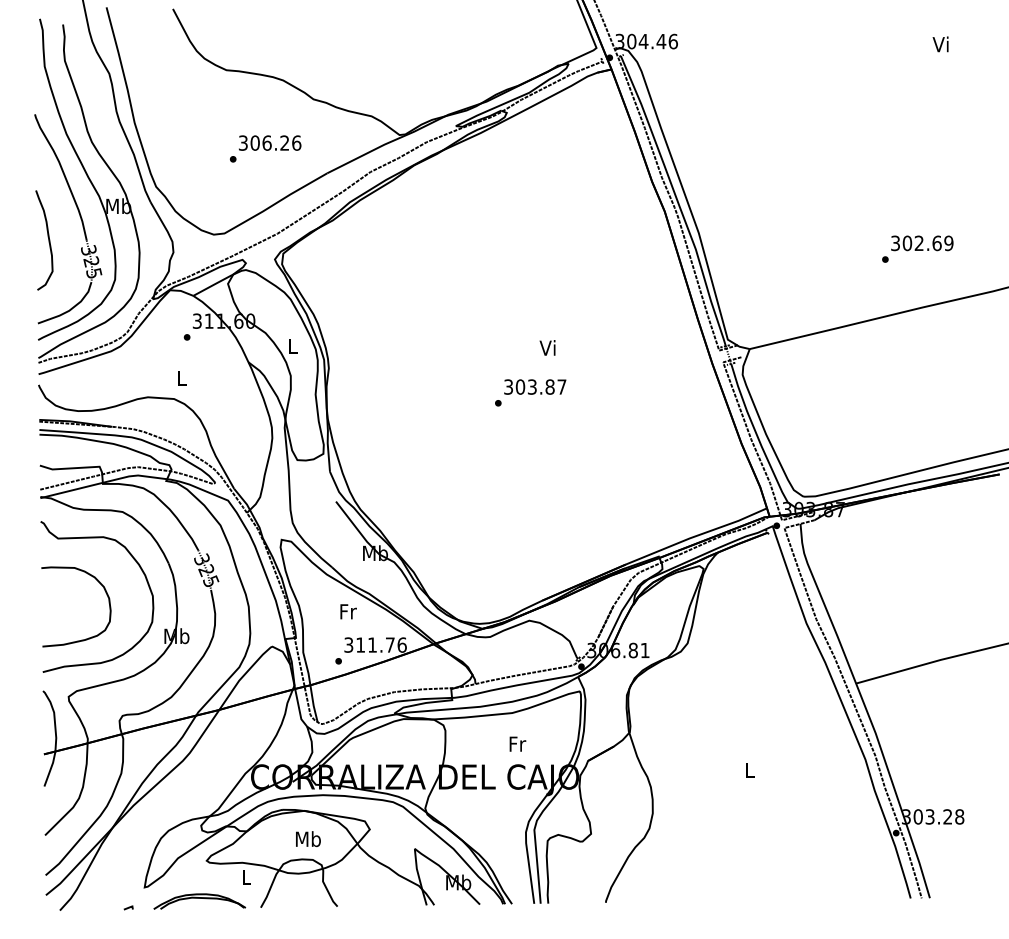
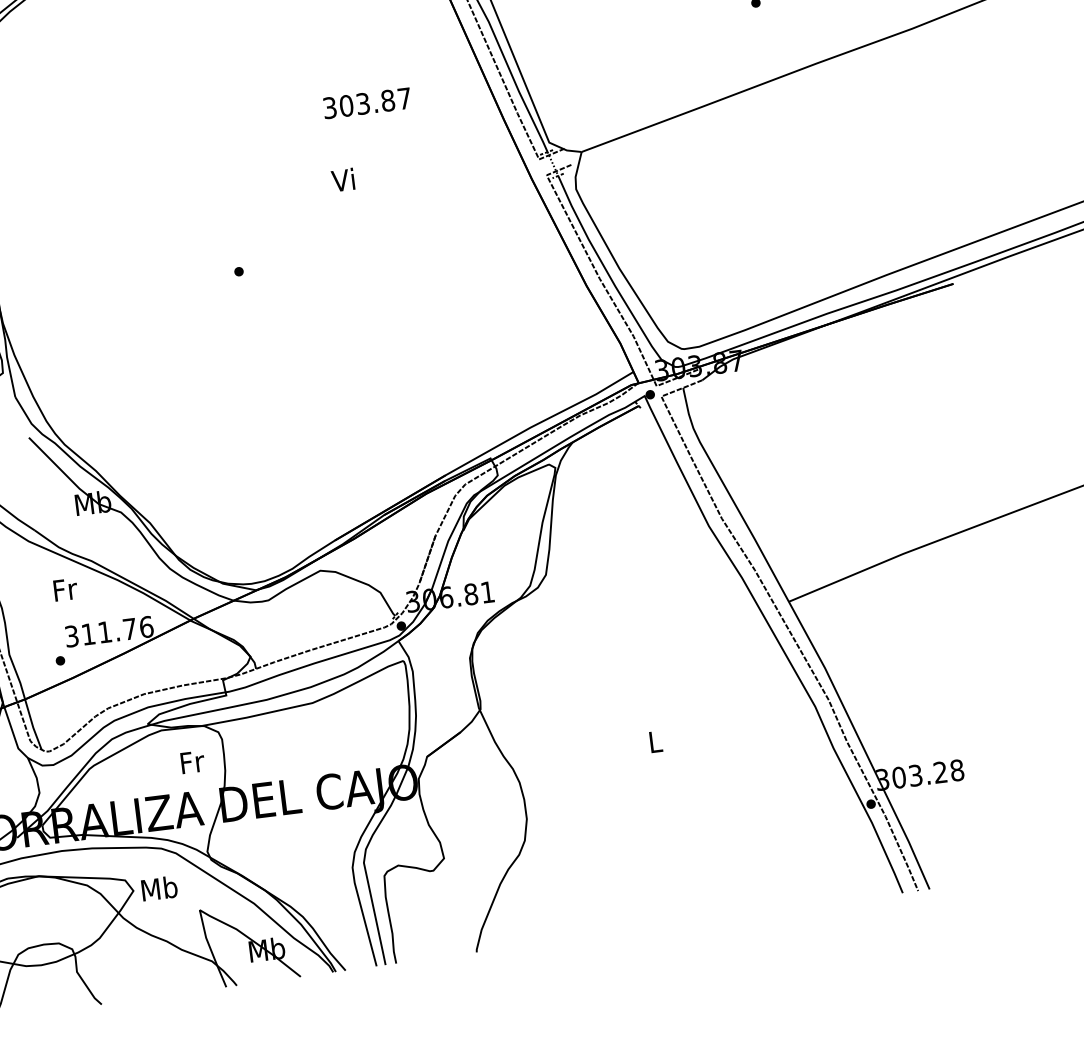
text: (547, 347) -> (342, 179), moved
text: (535, 386) -> (367, 102), moved
text: (517, 743) -> (192, 761), moved
text: (308, 838) -> (159, 887), moved

